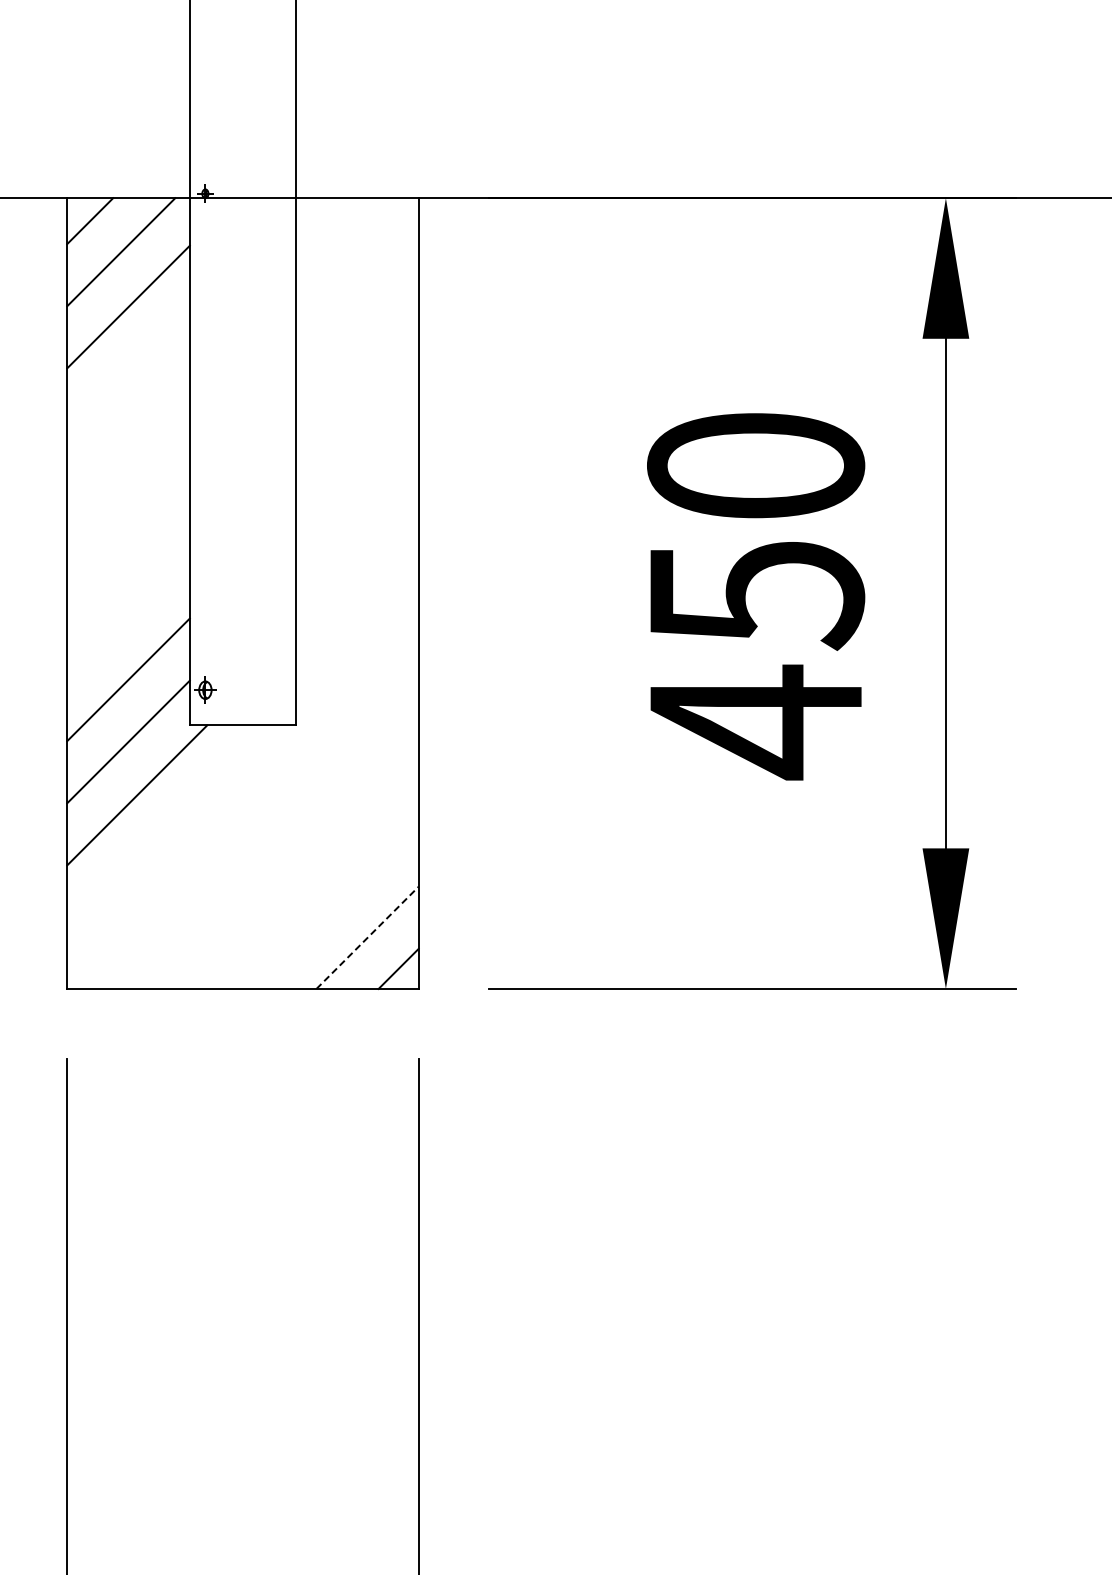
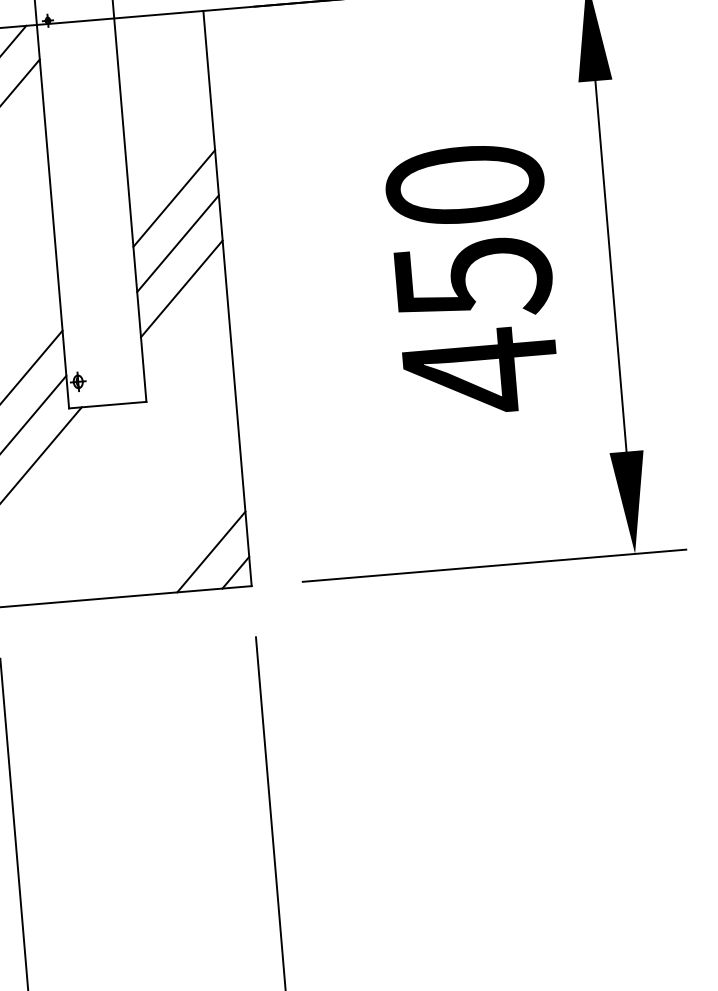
line: (357, 450) -> (174, 198), added
line: (357, 512) -> (178, 243), added
line: (357, 574) -> (181, 288), added
line: (367, 937) -> (211, 551), dashed -> solid

